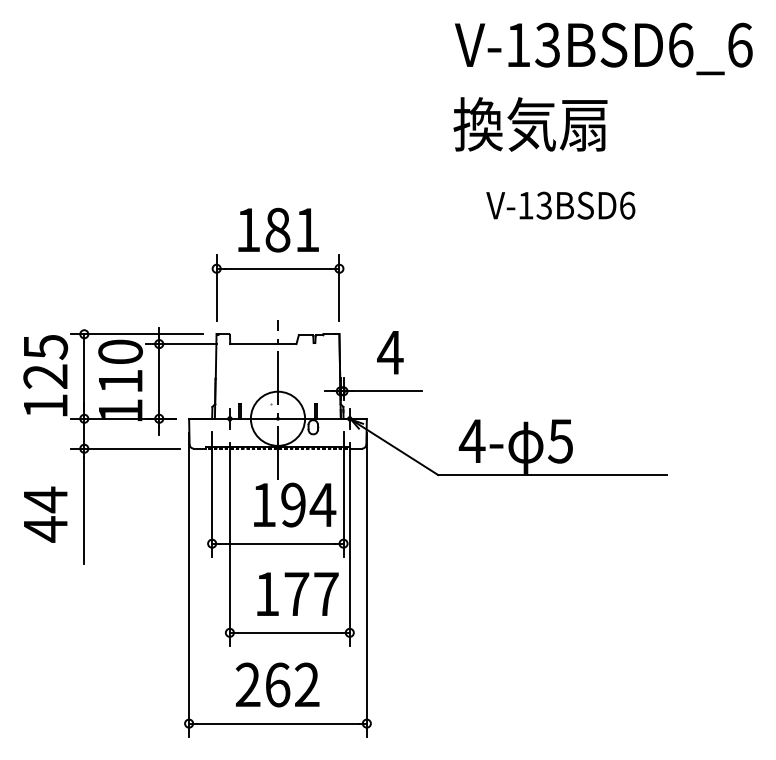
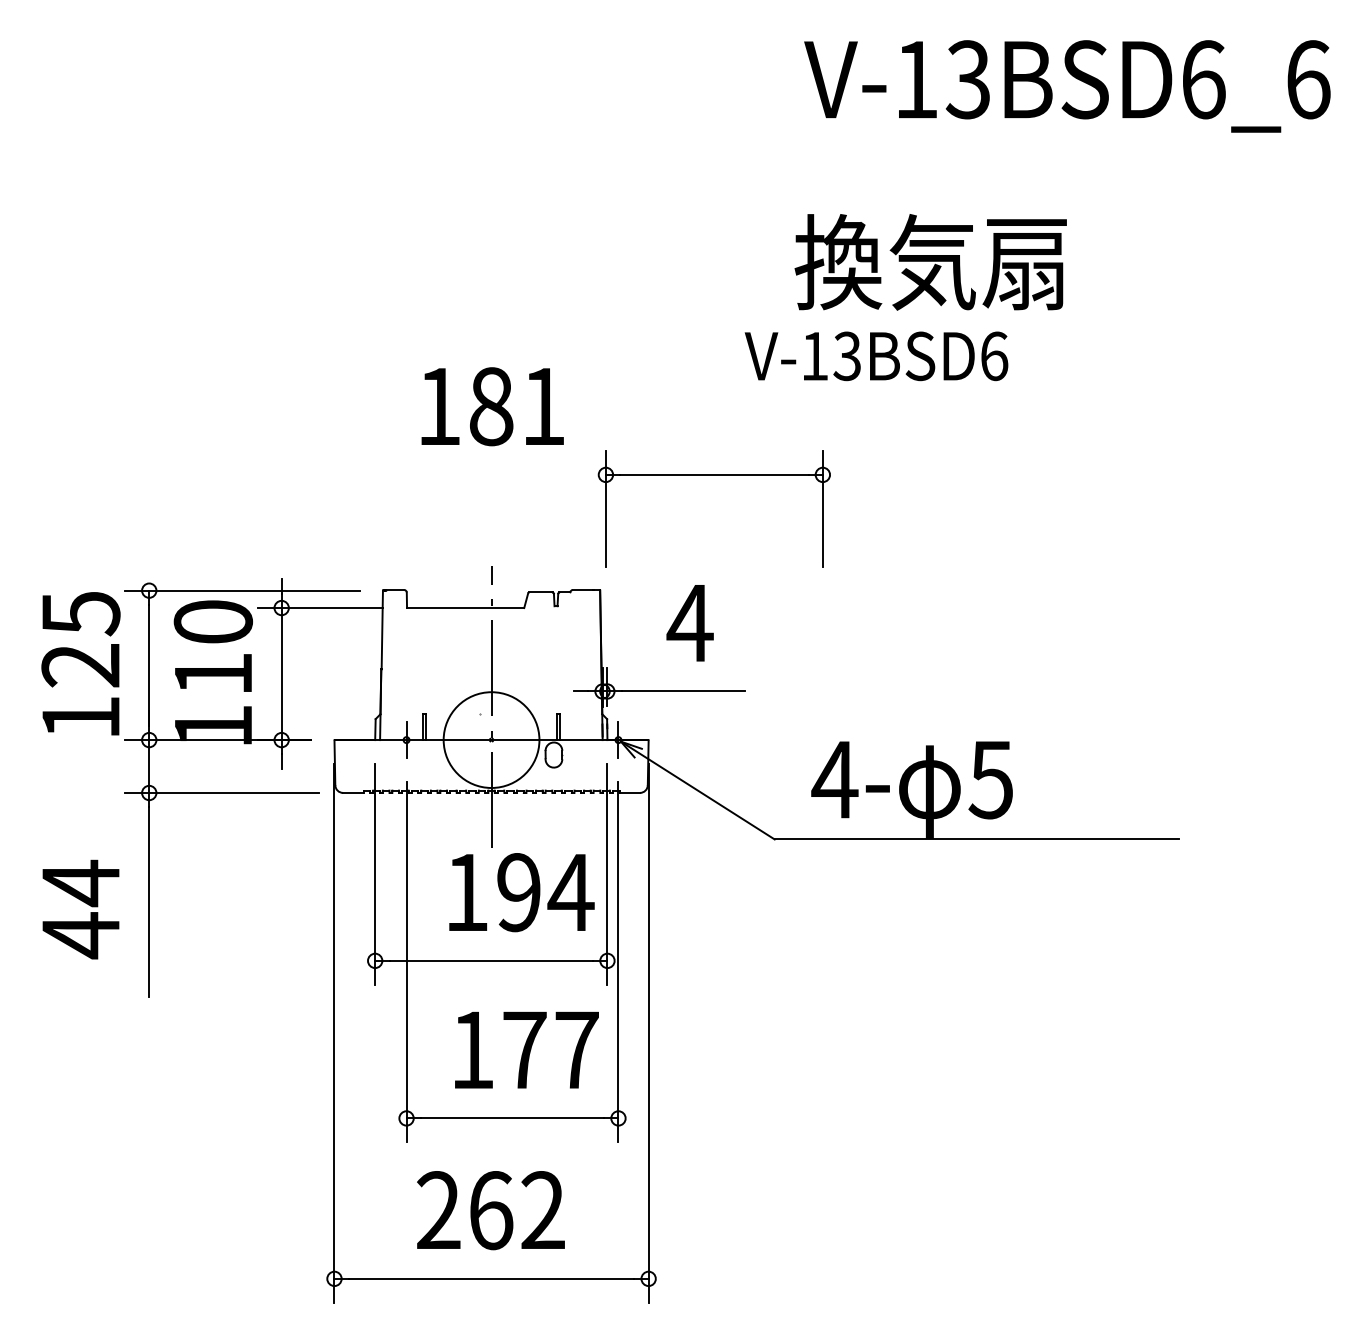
text: (530, 124) -> (930, 262), moved
text: (560, 205) -> (876, 356), moved
part: (277, 269) -> (713, 476), moved

